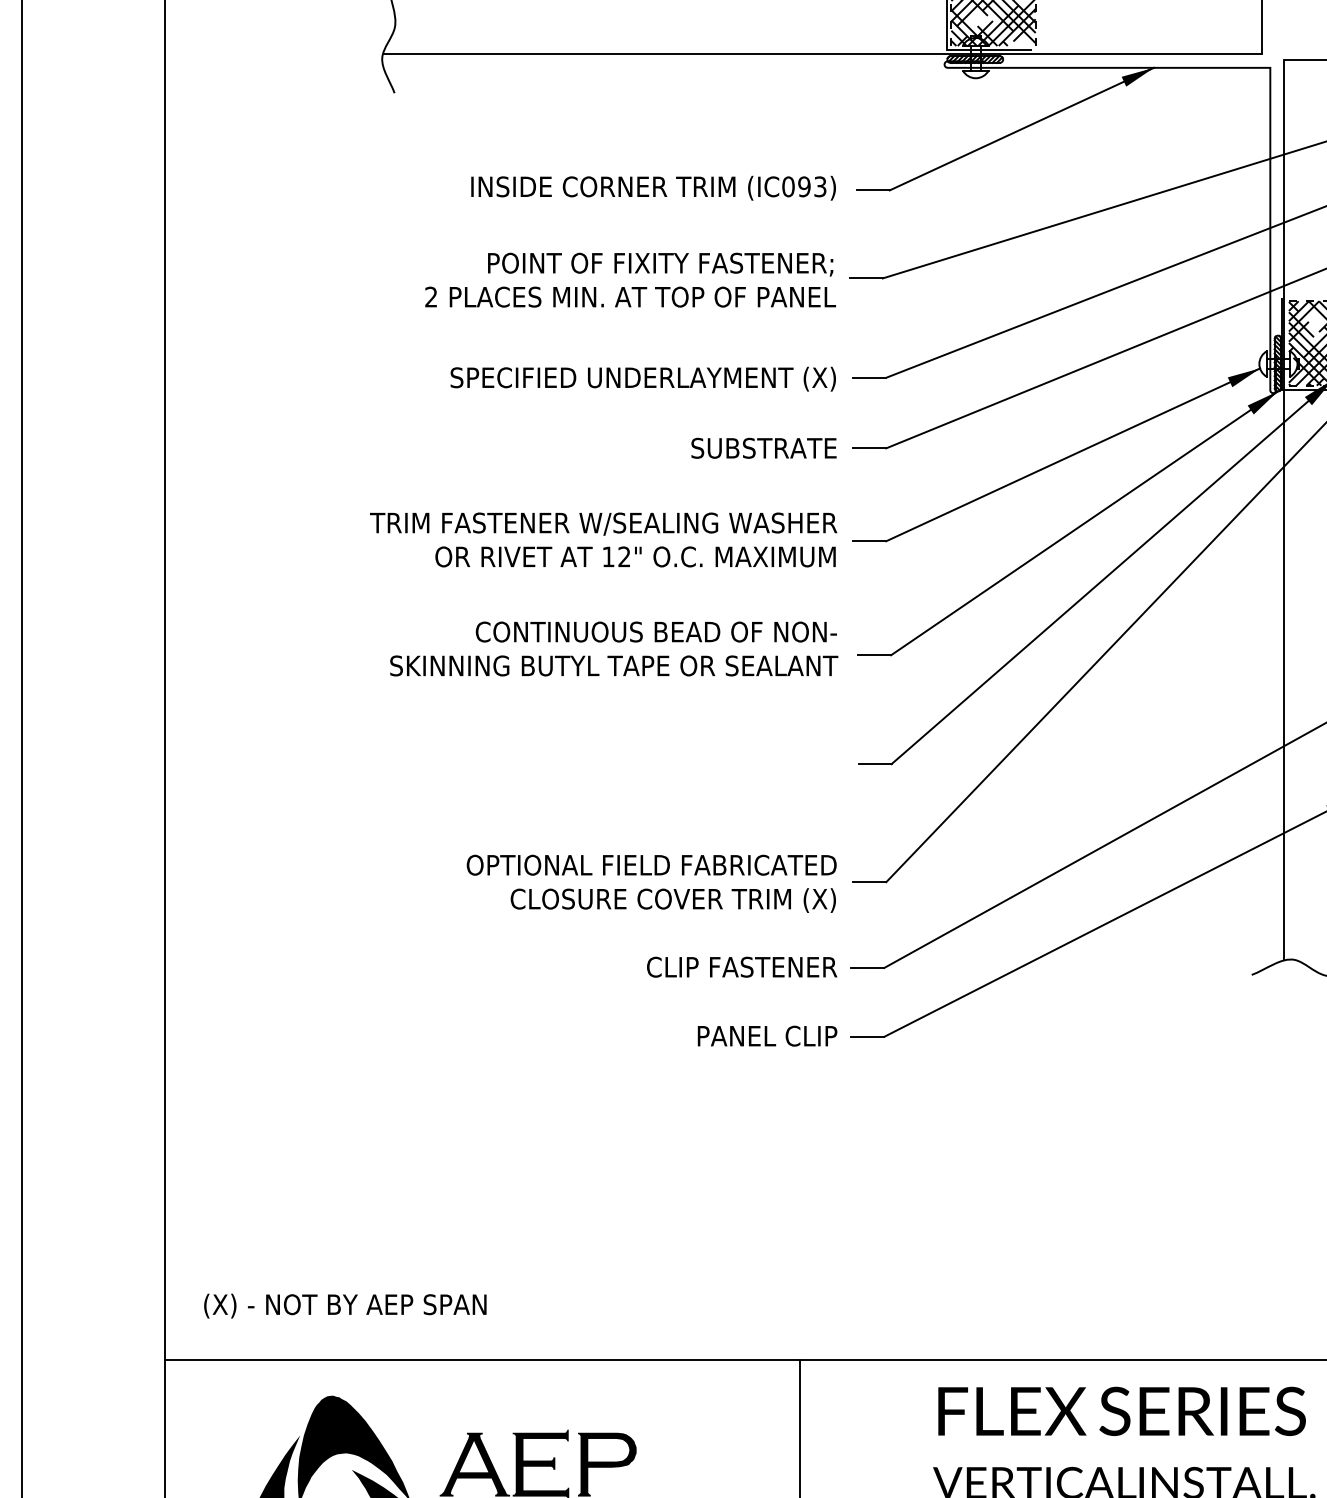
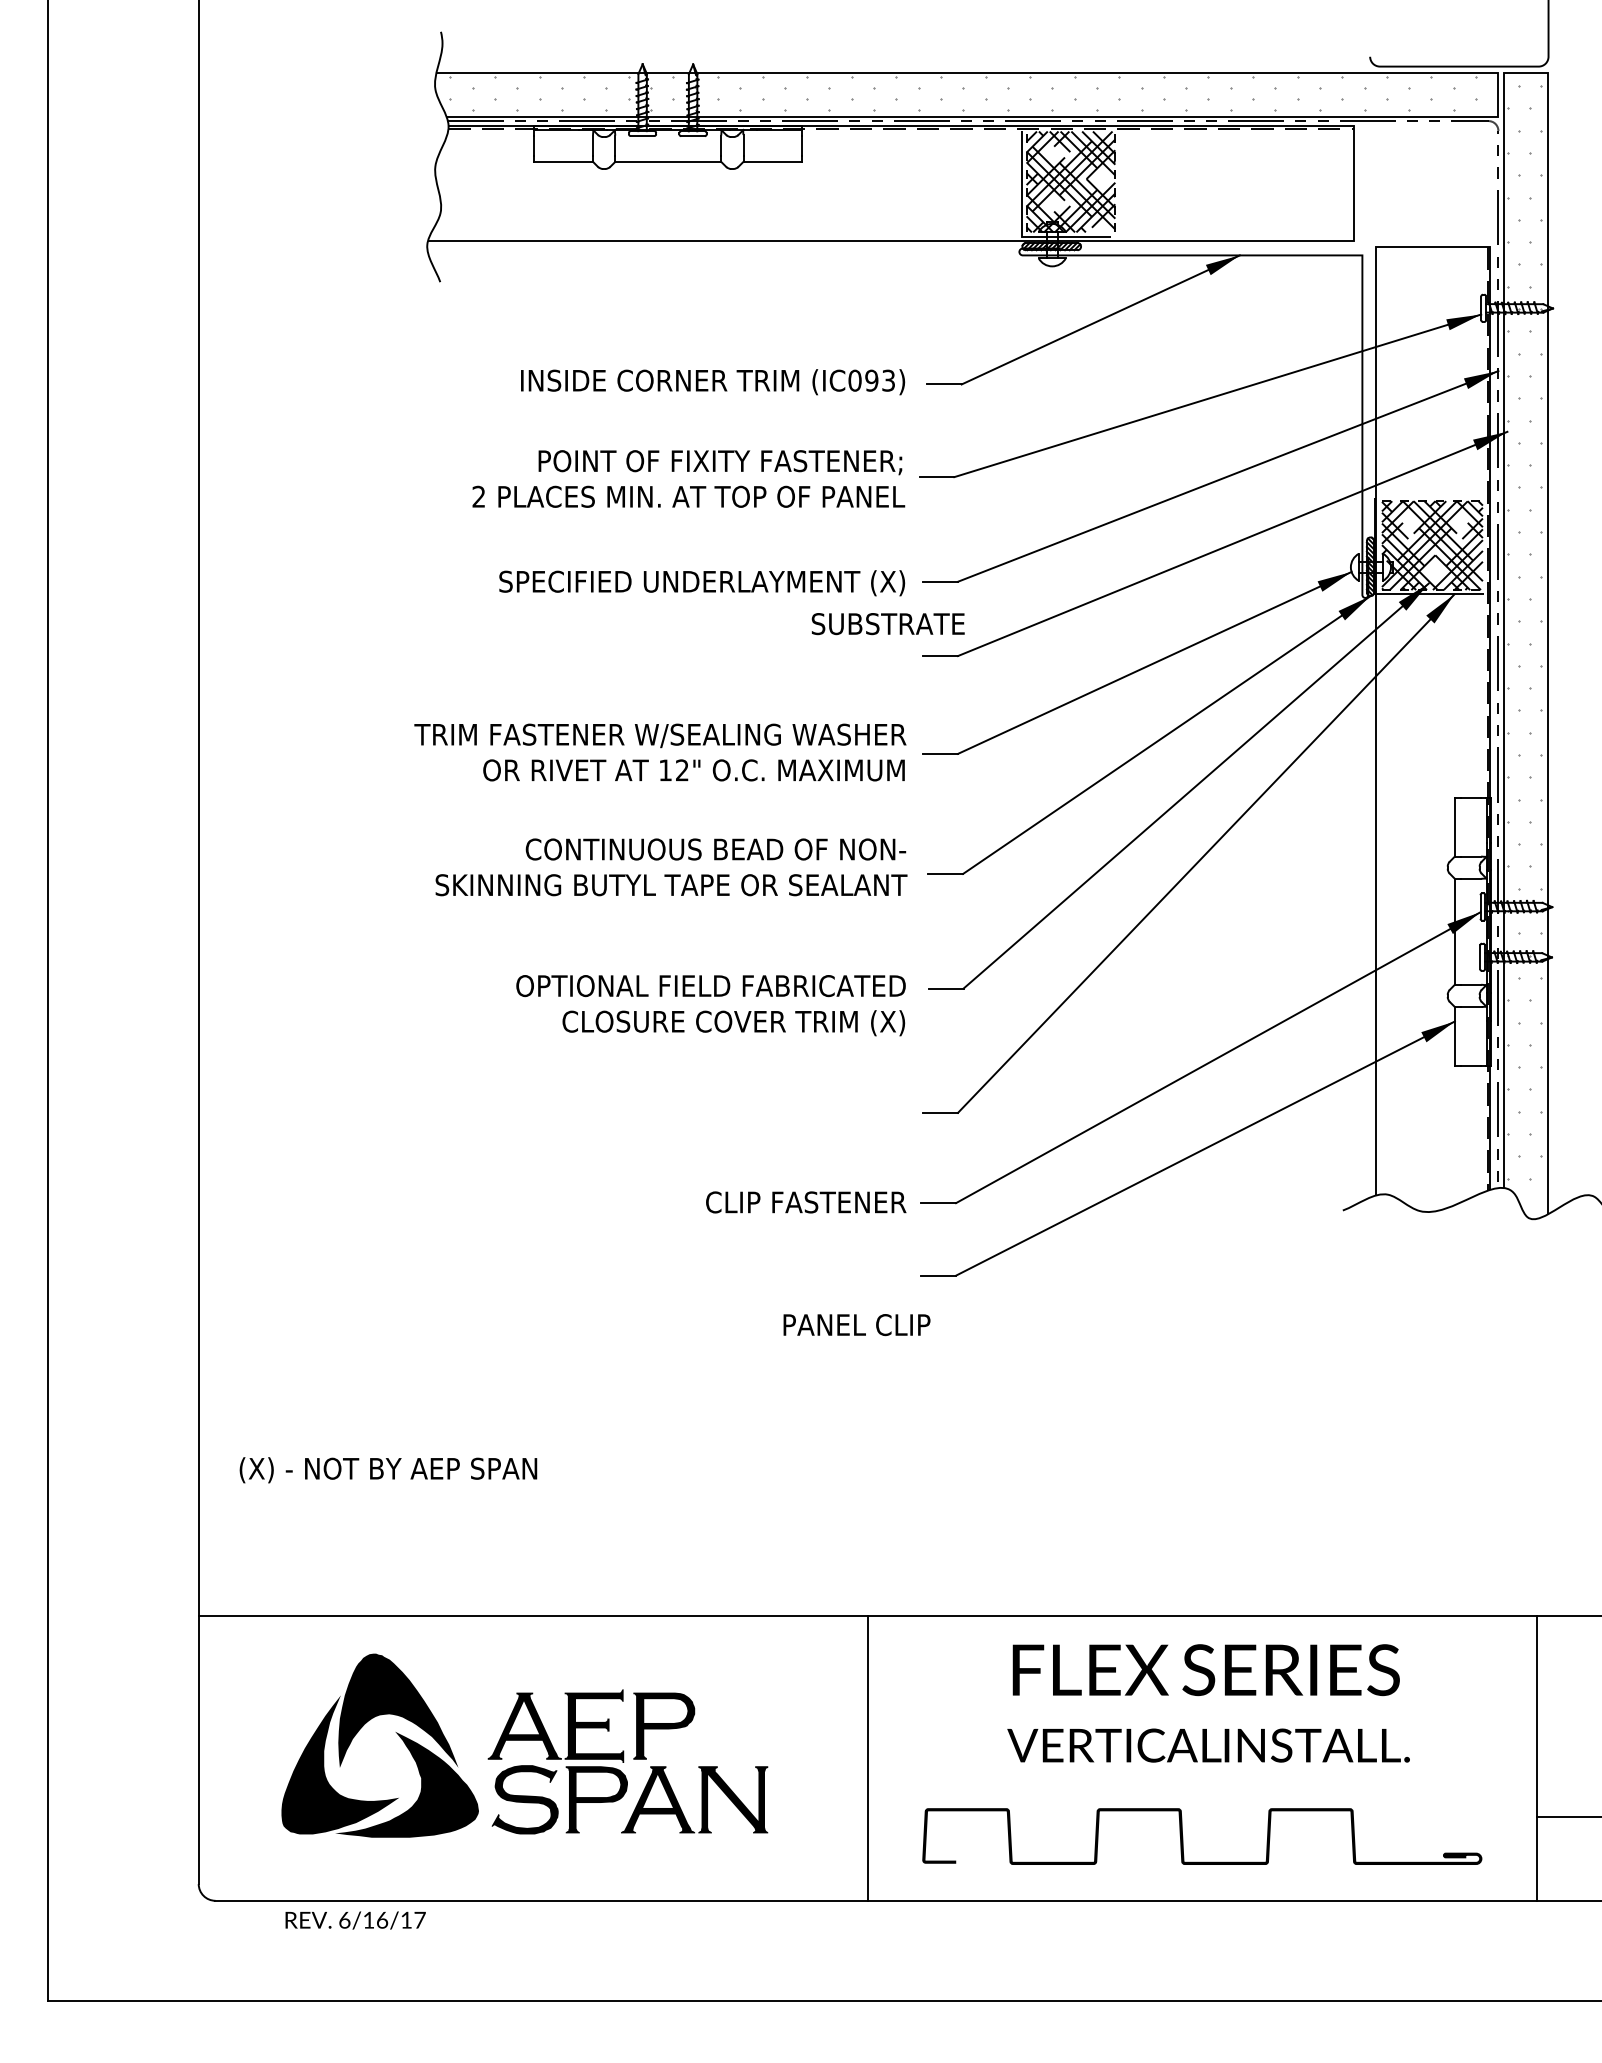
text: (763, 448) -> (887, 624), moved
text: (651, 883) -> (710, 1005), moved
text: (767, 1036) -> (856, 1325), moved
text: (345, 1306) -> (388, 1470), moved

